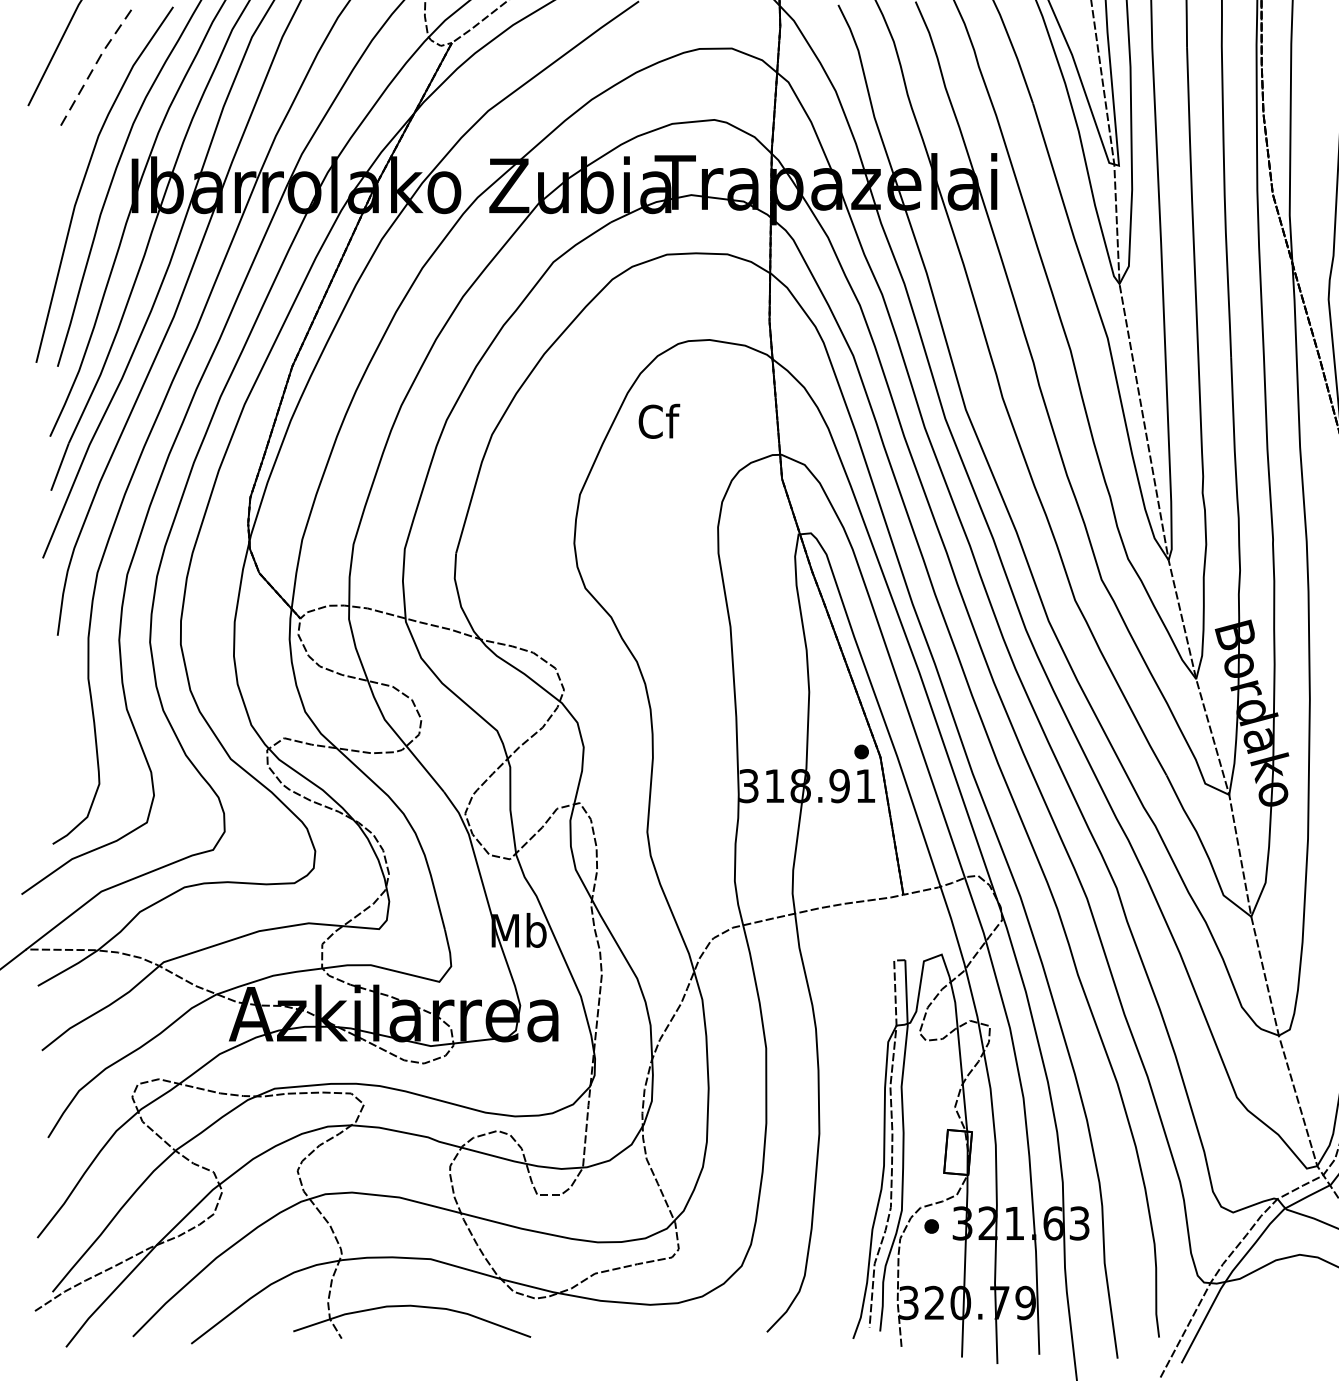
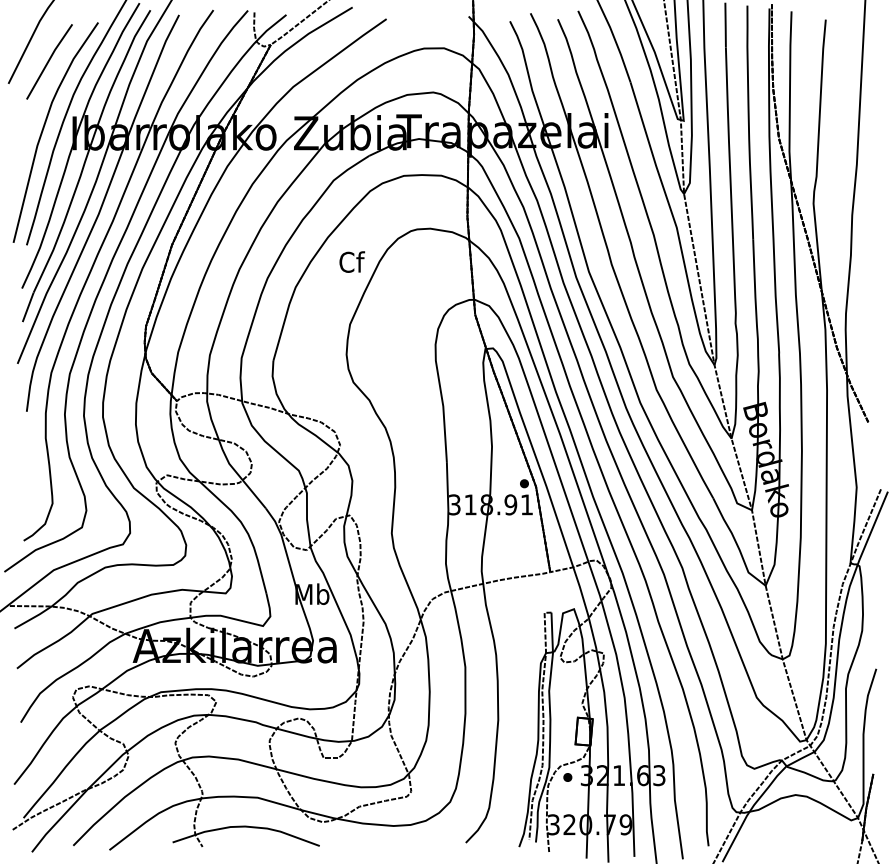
line: (92, 69) -> (48, 61), dashed -> solid
text: (659, 420) -> (352, 261), moved

